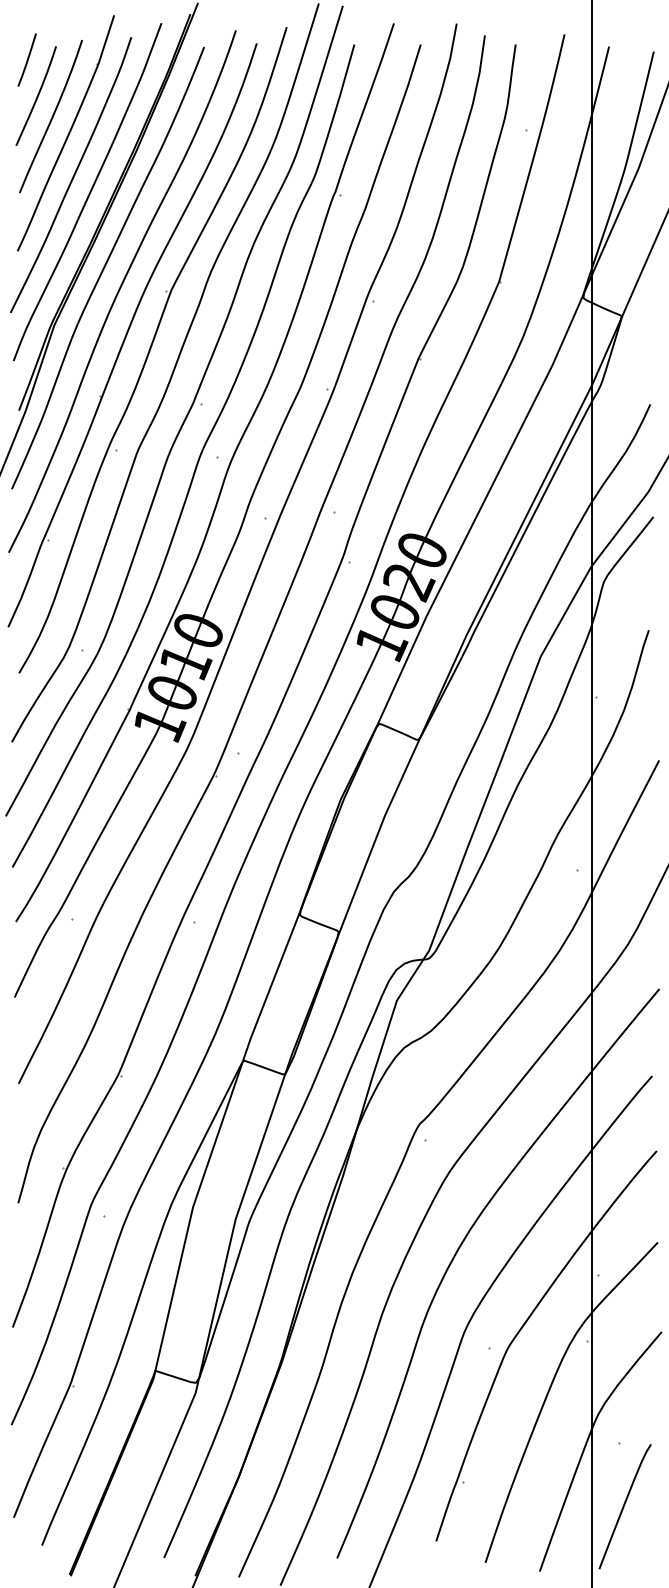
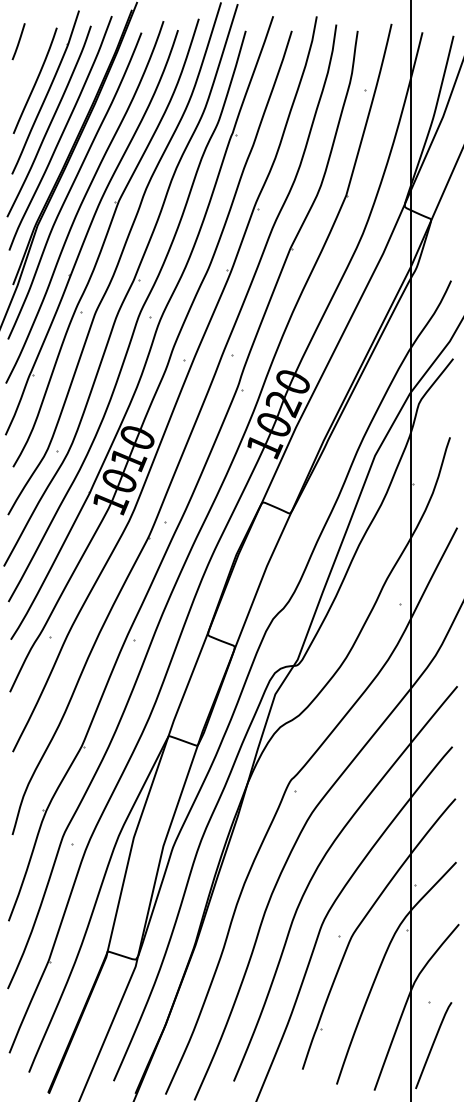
curve: (36, 95) -> (25, 66), removed

